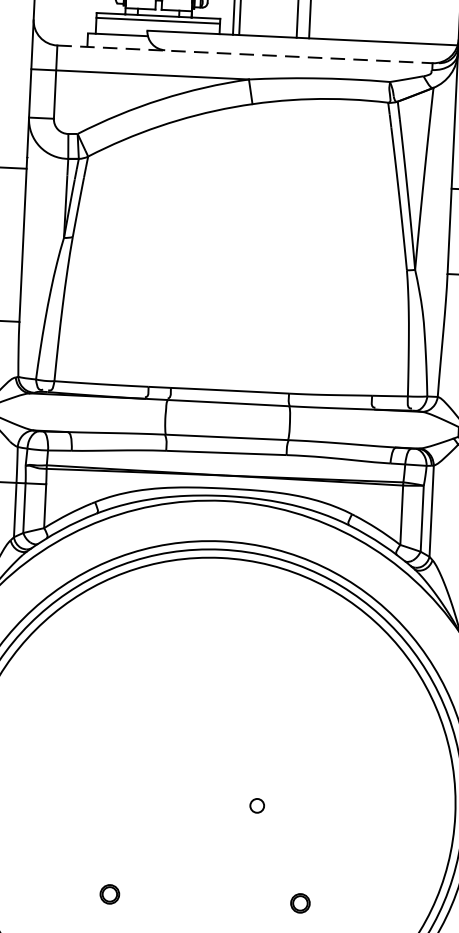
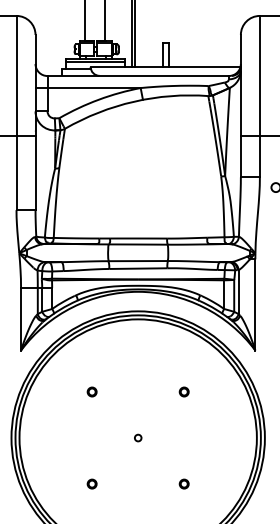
line: (245, 55) -> (138, 76), dashed -> solid
part: (117, 702) -> (91, 391), added
part: (307, 711) -> (183, 391), added
circle: (257, 804) -> (138, 437), moved

